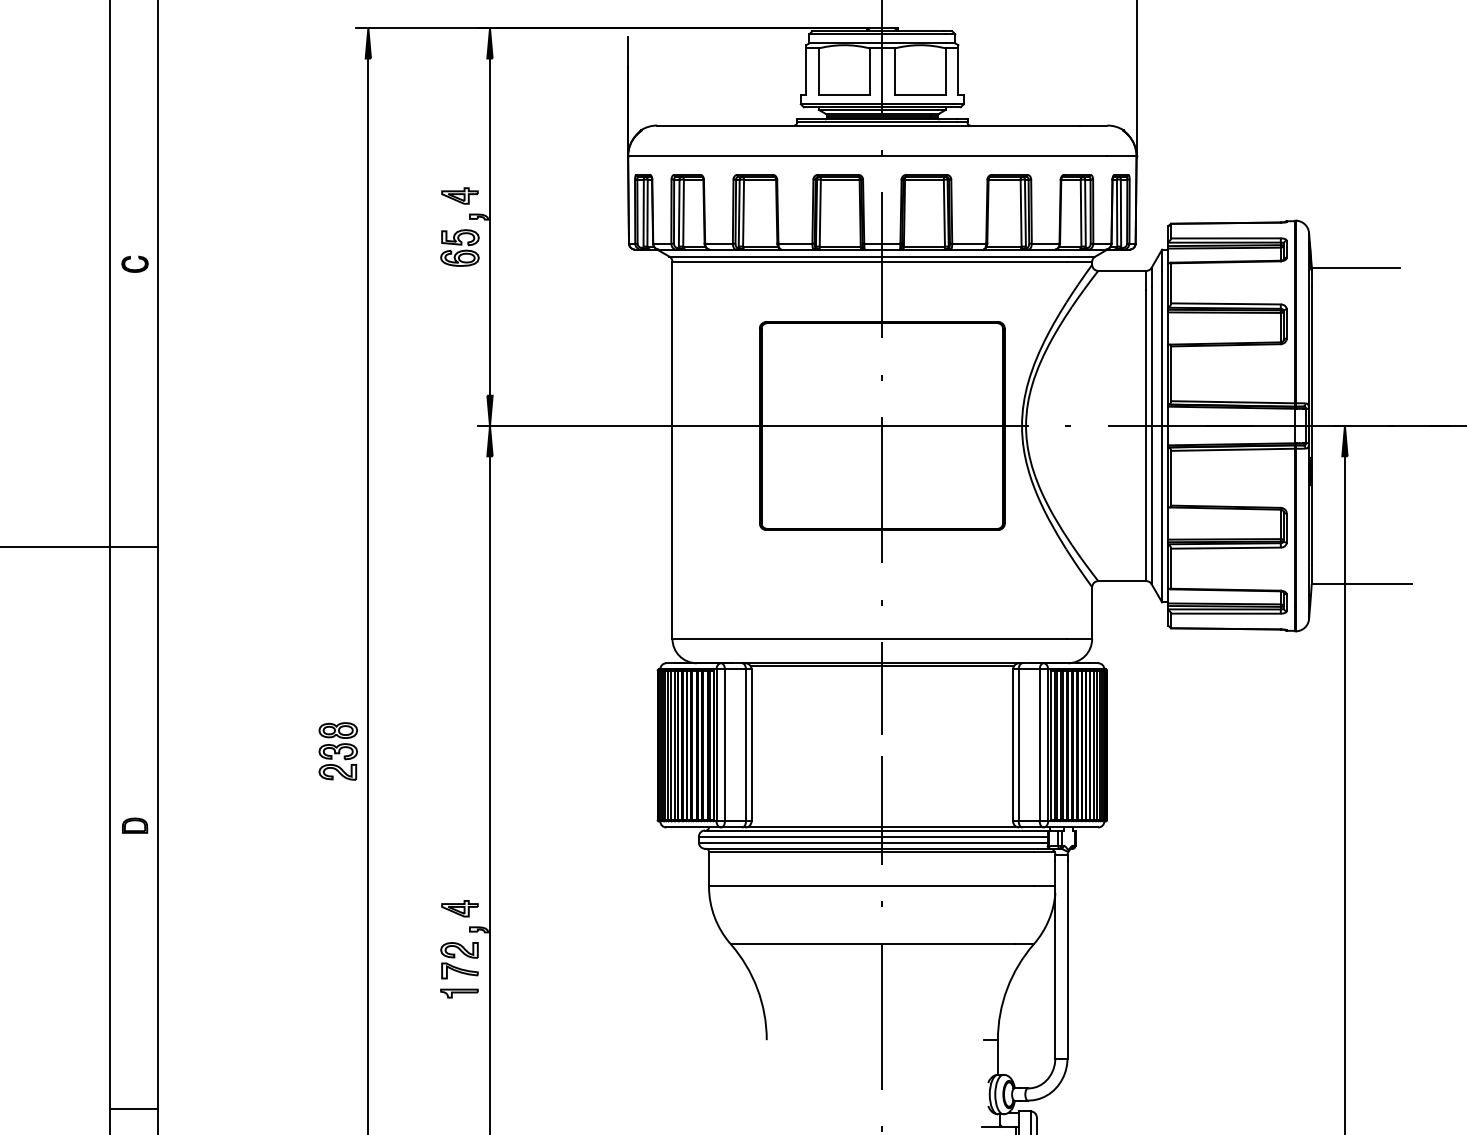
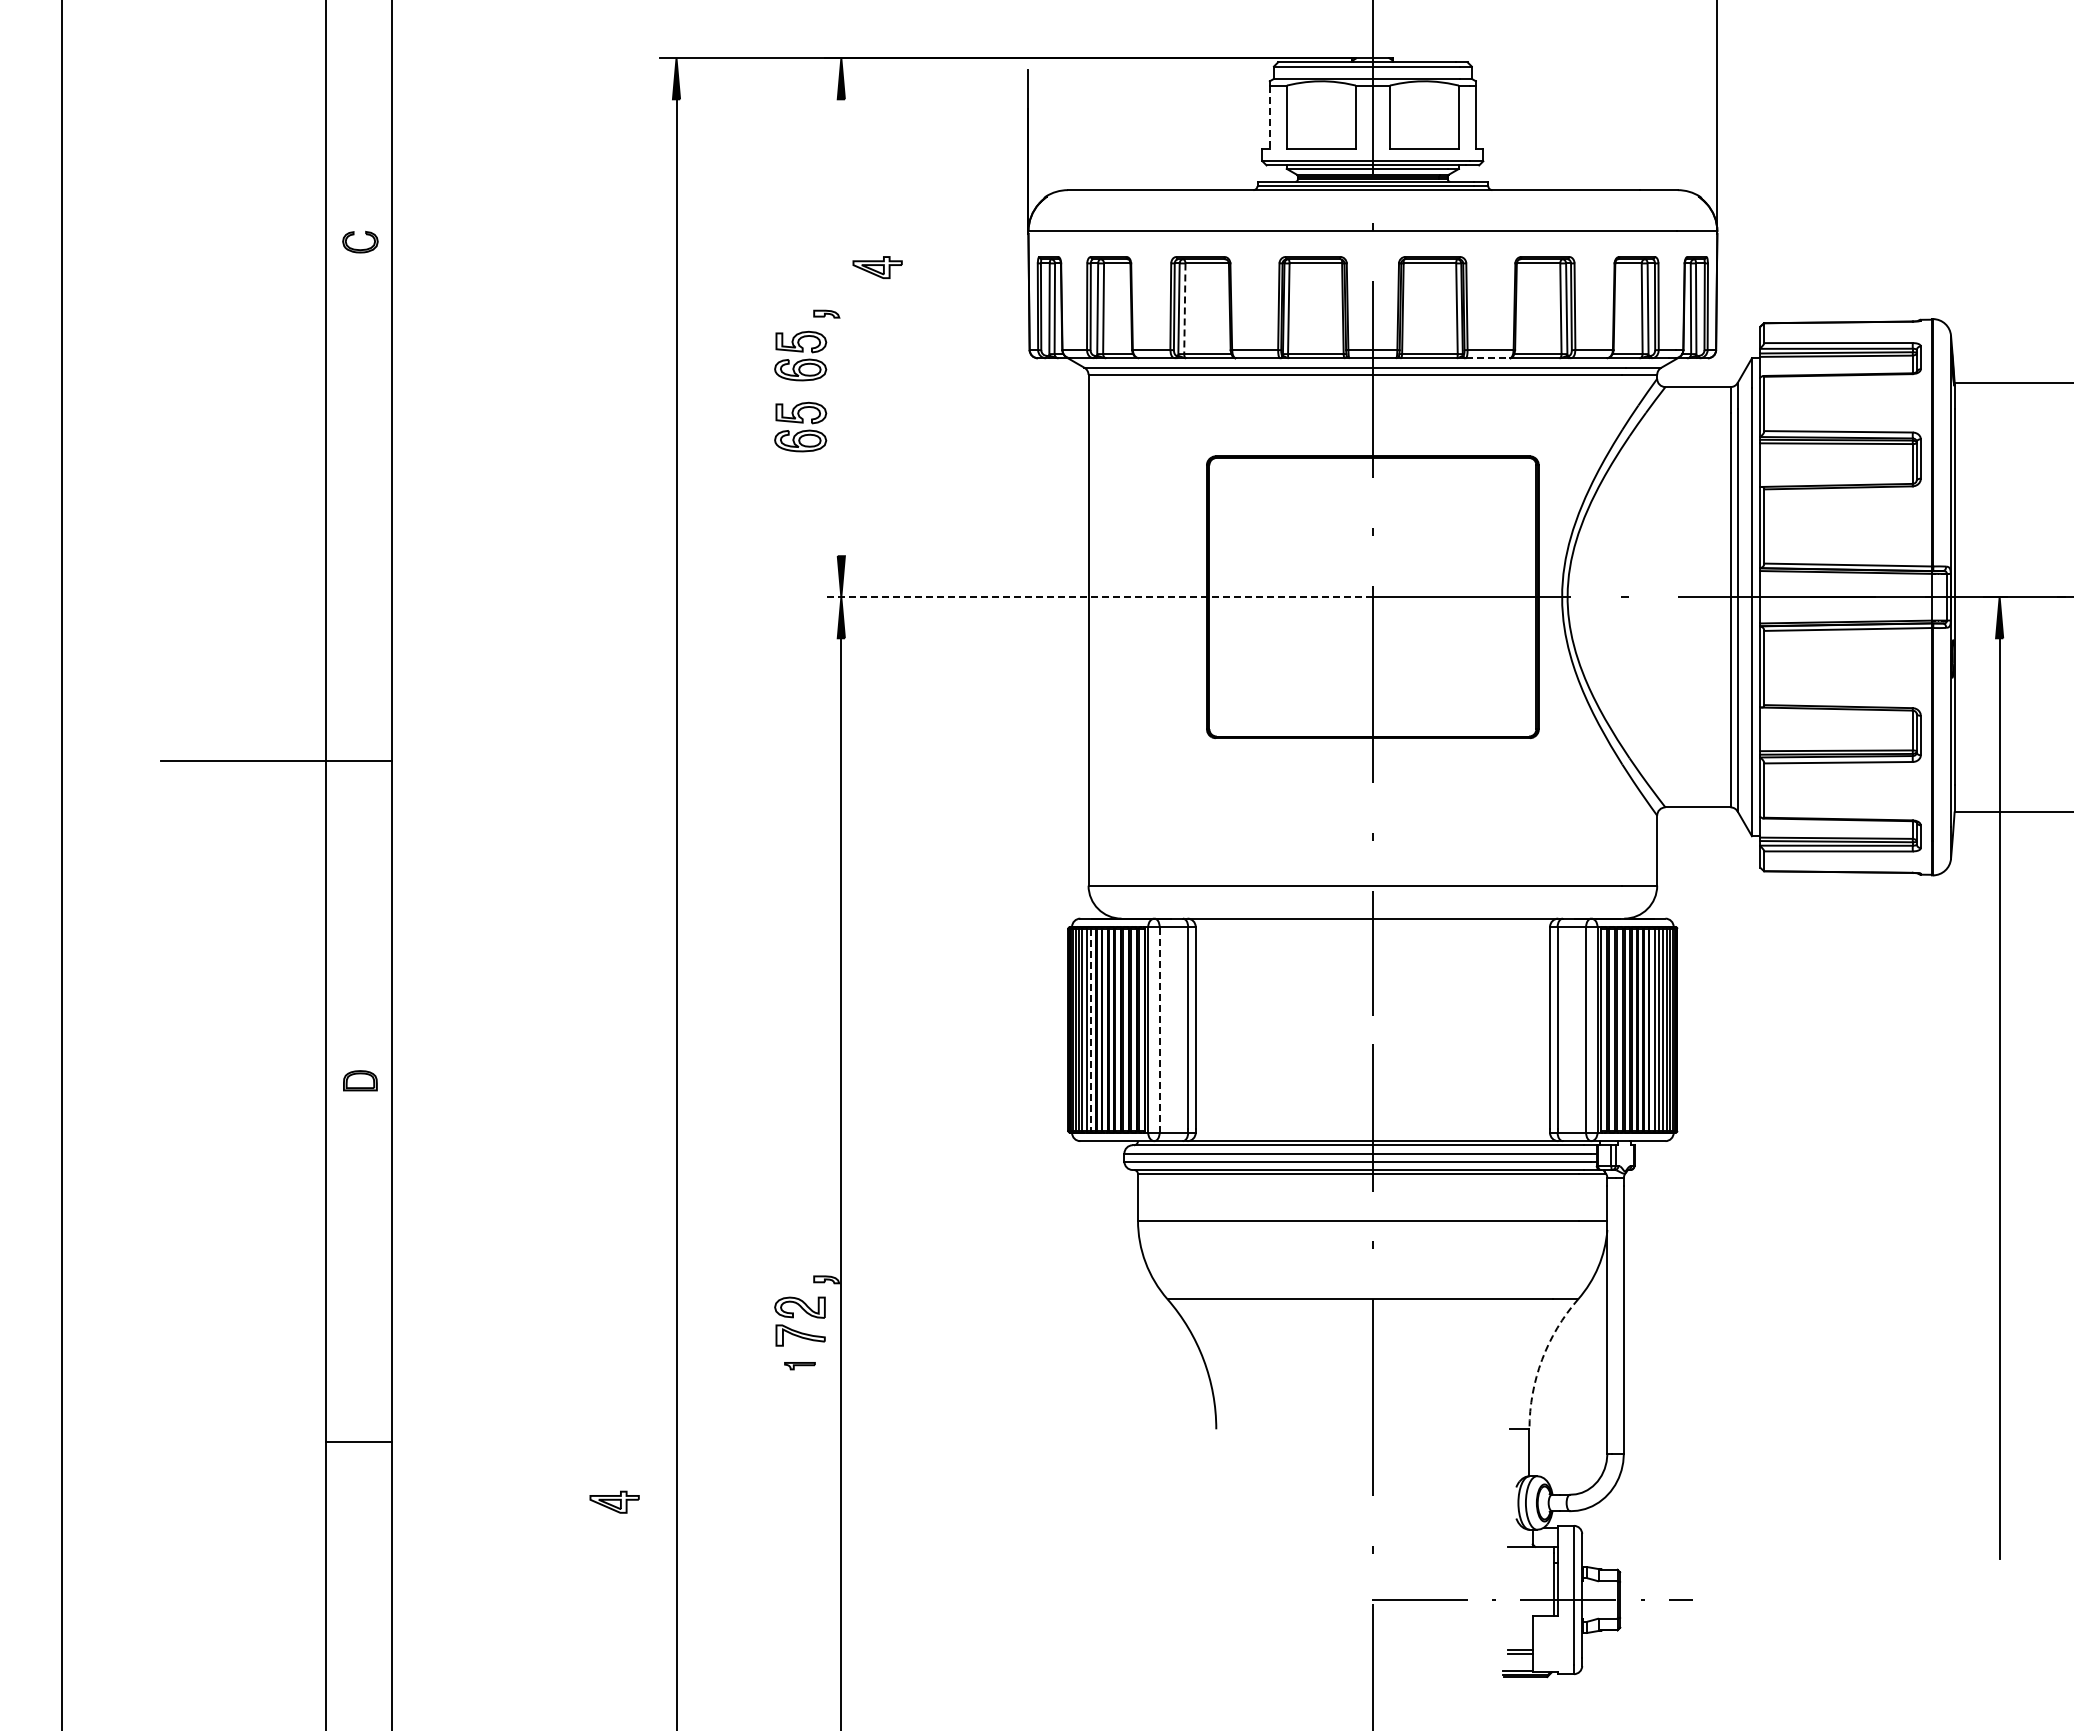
line: (806, 71) -> (1269, 117), solid -> dashed
part: (459, 195) -> (877, 267), moved
line: (743, 213) -> (1184, 309), solid -> dashed
line: (490, 226) -> (841, 327), removed
line: (966, 249) -> (1487, 358), solid -> dashed
part: (135, 269) -> (360, 249), moved
part: (459, 299) -> (800, 426), added
line: (679, 426) -> (1098, 597), solid -> dashed
line: (882, 666) -> (1372, 922), removed
line: (674, 745) -> (1091, 1029), solid -> dashed
line: (724, 745) -> (1159, 1029), solid -> dashed
part: (338, 750) -> (635, 1037), removed
part: (135, 825) -> (360, 1080), moved
part: (459, 908) -> (614, 1501), moved
arc: (1007, 988) -> (1542, 1359), solid -> dashed
part: (459, 993) -> (799, 1365), size x0.6
line: (133, 1108) -> (358, 1442), moved

